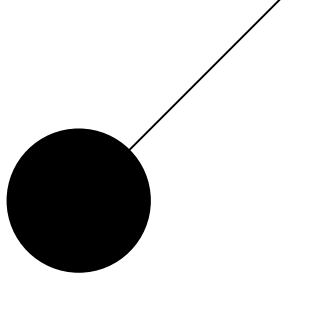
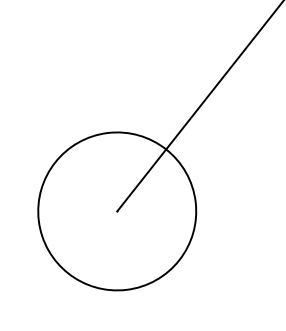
fill: (78, 200) -> (116, 211), removed

